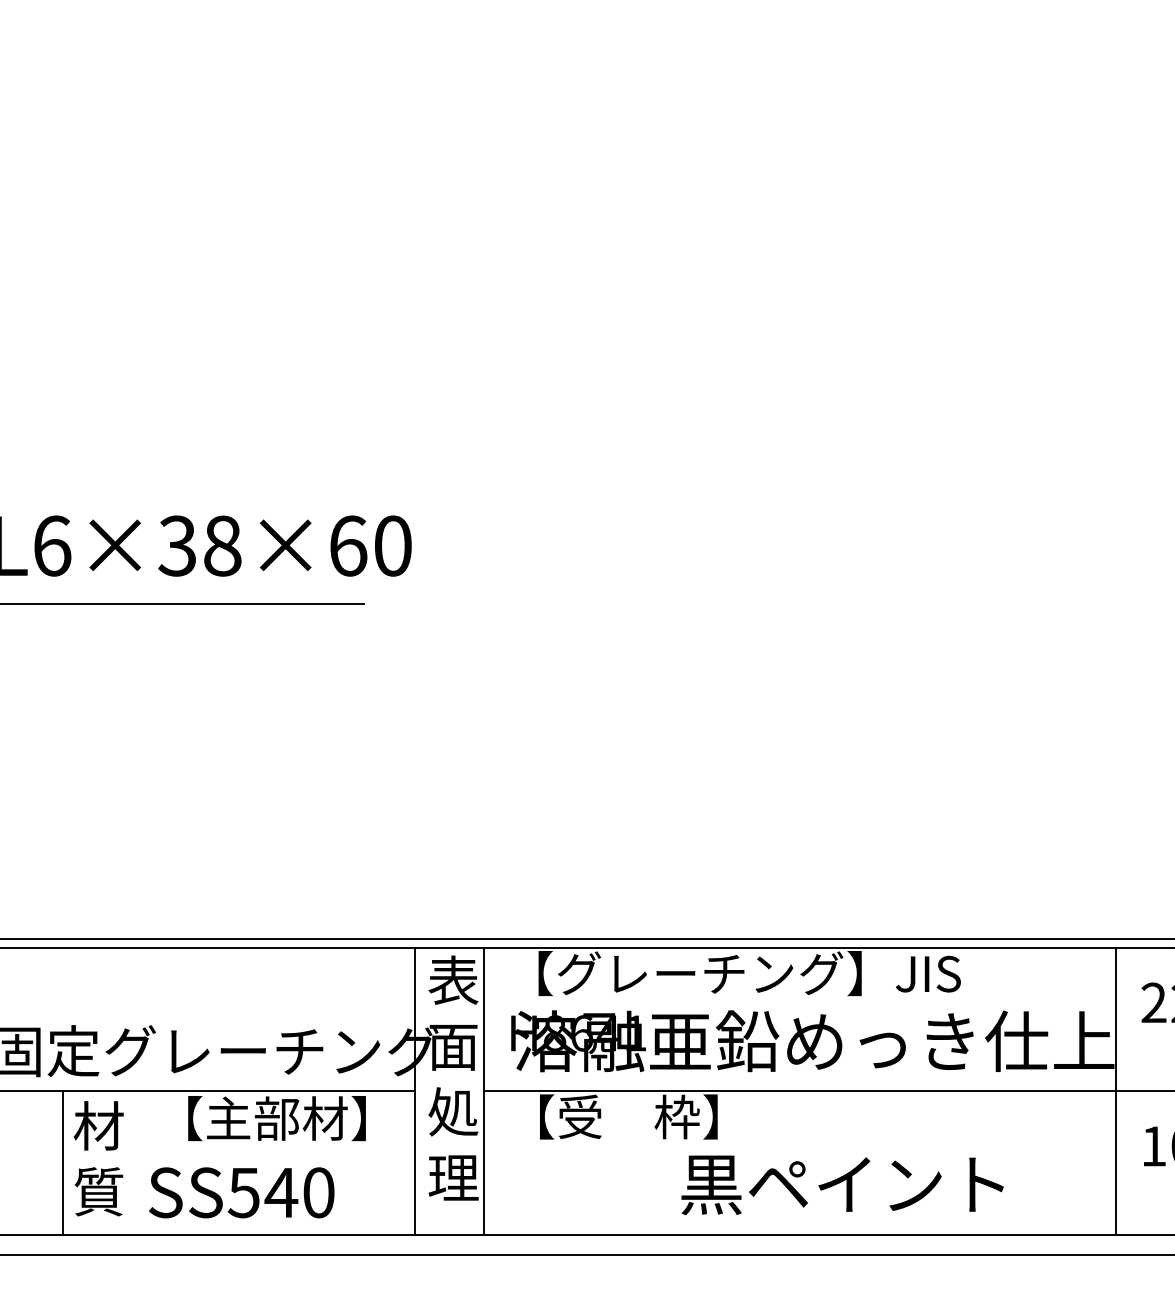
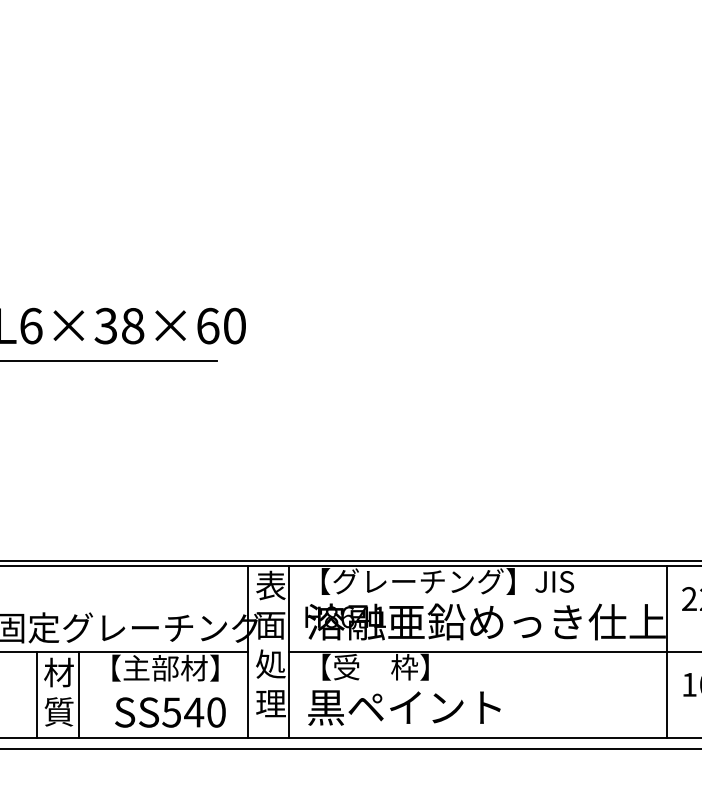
line: (131, 1162) -> (78, 694), added
text: (842, 1184) -> (404, 707), moved
text: (241, 1192) -> (170, 712), moved

